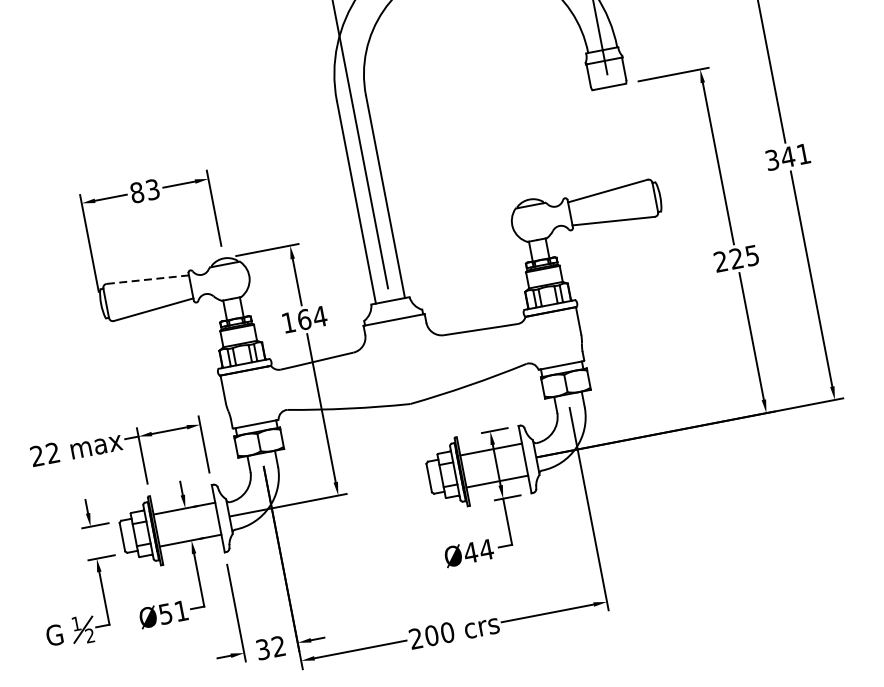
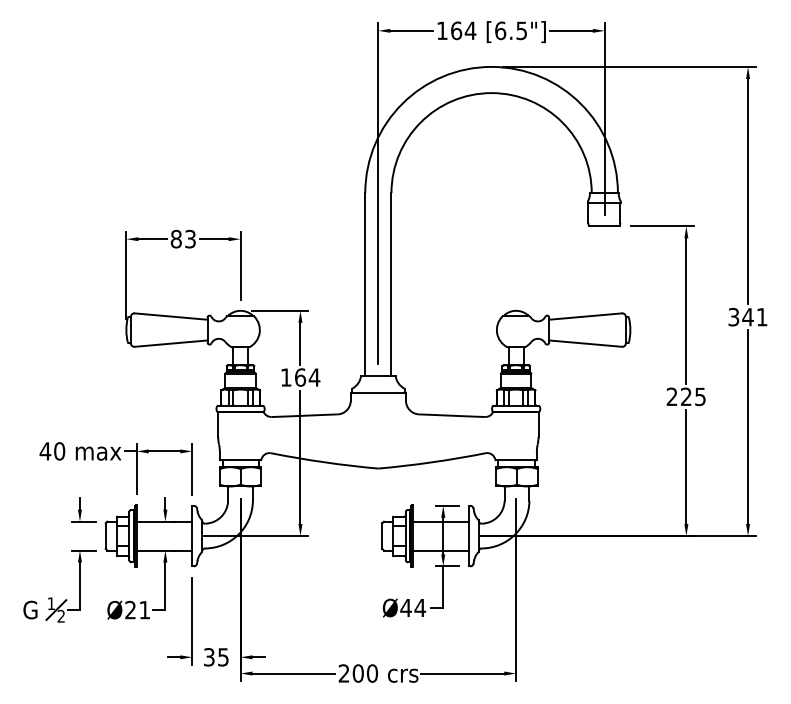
line: (148, 279) -> (171, 316), dashed -> solid
text: (45, 454) -> (52, 451), 22 -> 40
text: (165, 613) -> (130, 609), Ø51 -> Ø21
text: (278, 646) -> (223, 657), 32 -> 35

